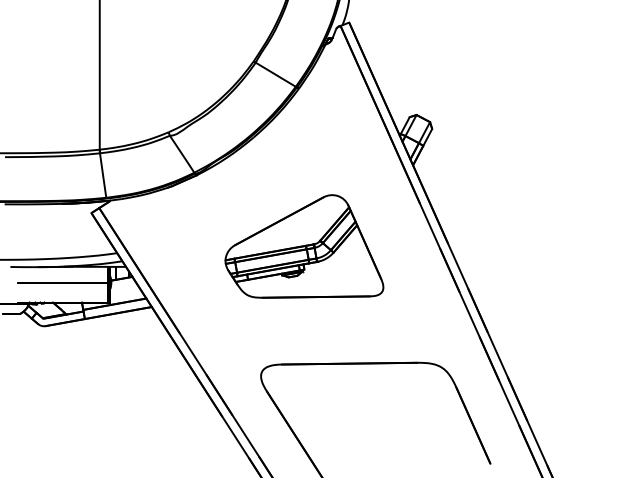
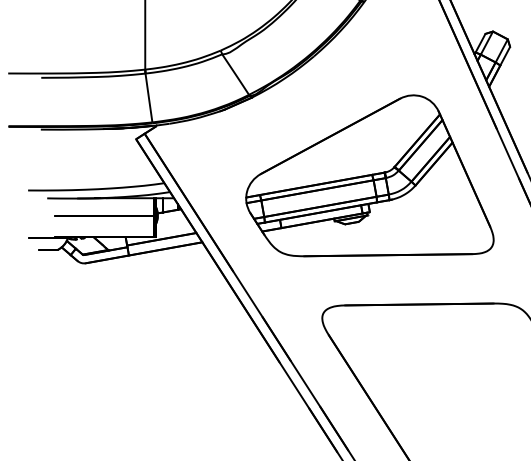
part: (304, 246) -> (369, 175), size x1.43

